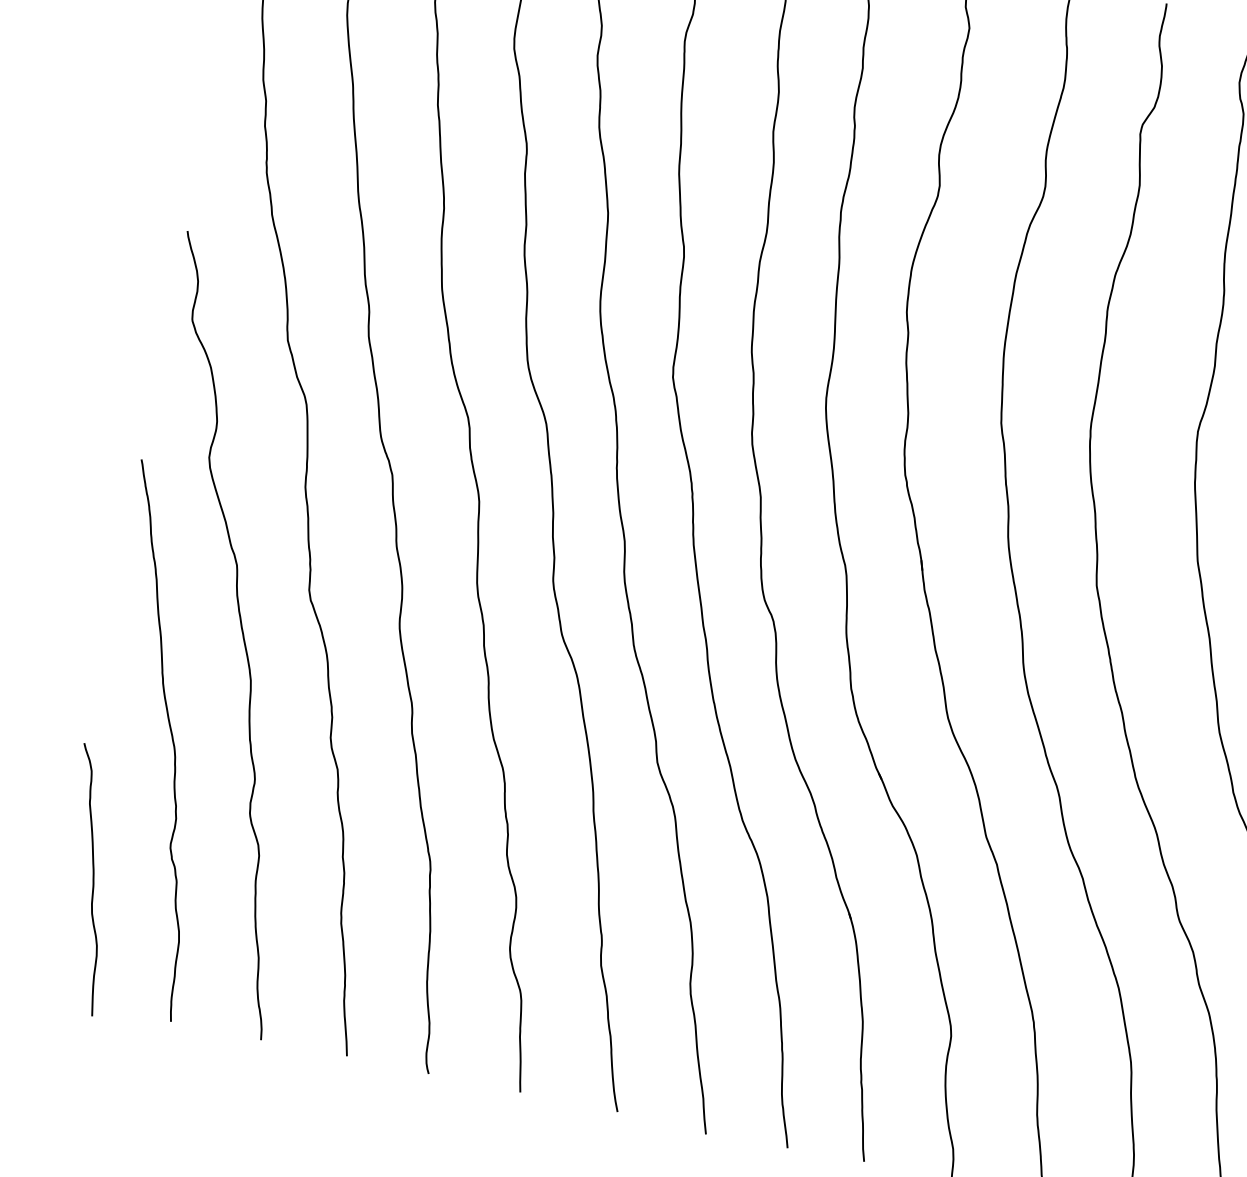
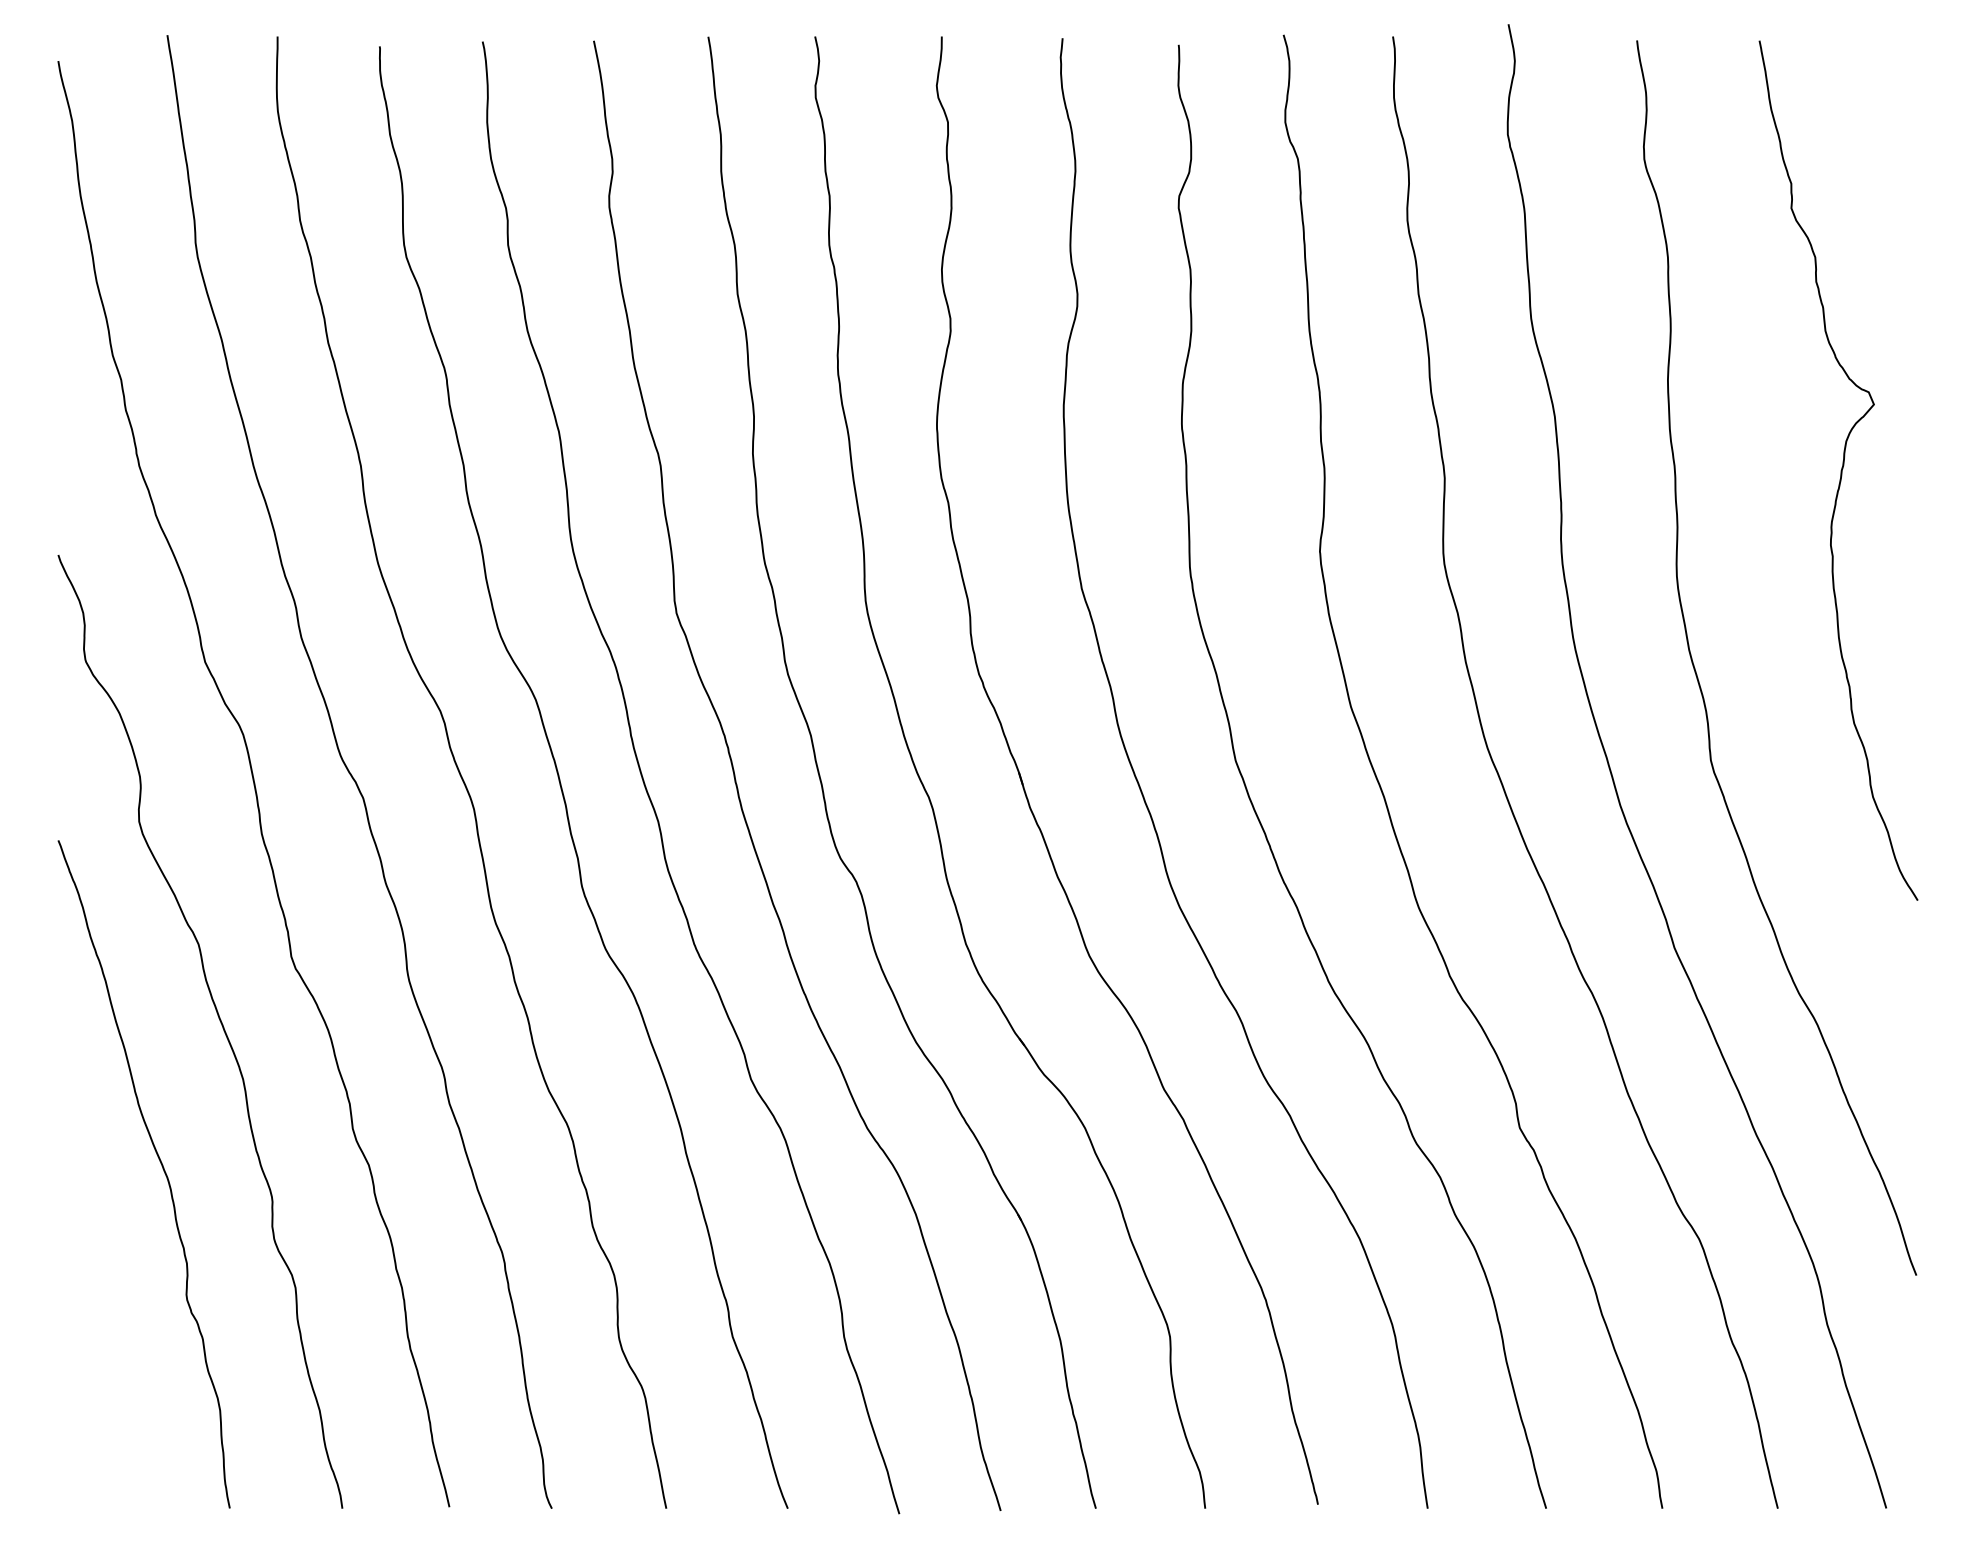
curve: (92, 880) -> (101, 1357), removed

